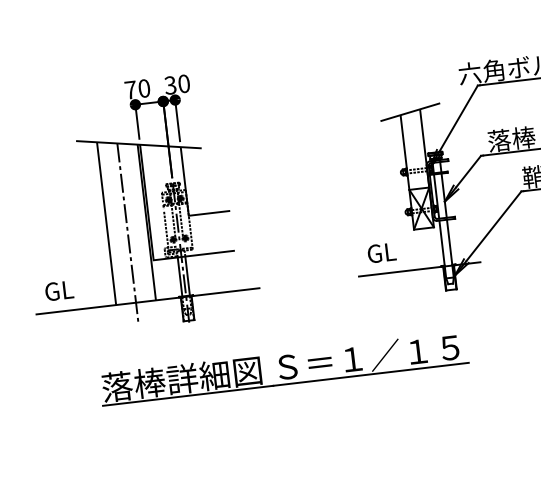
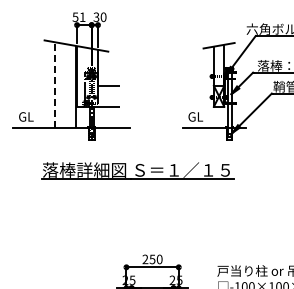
text: (136, 89) -> (78, 17), 70 -> 51
line: (105, 224) -> (54, 85), solid -> dashed
line: (128, 233) -> (65, 91), removed

